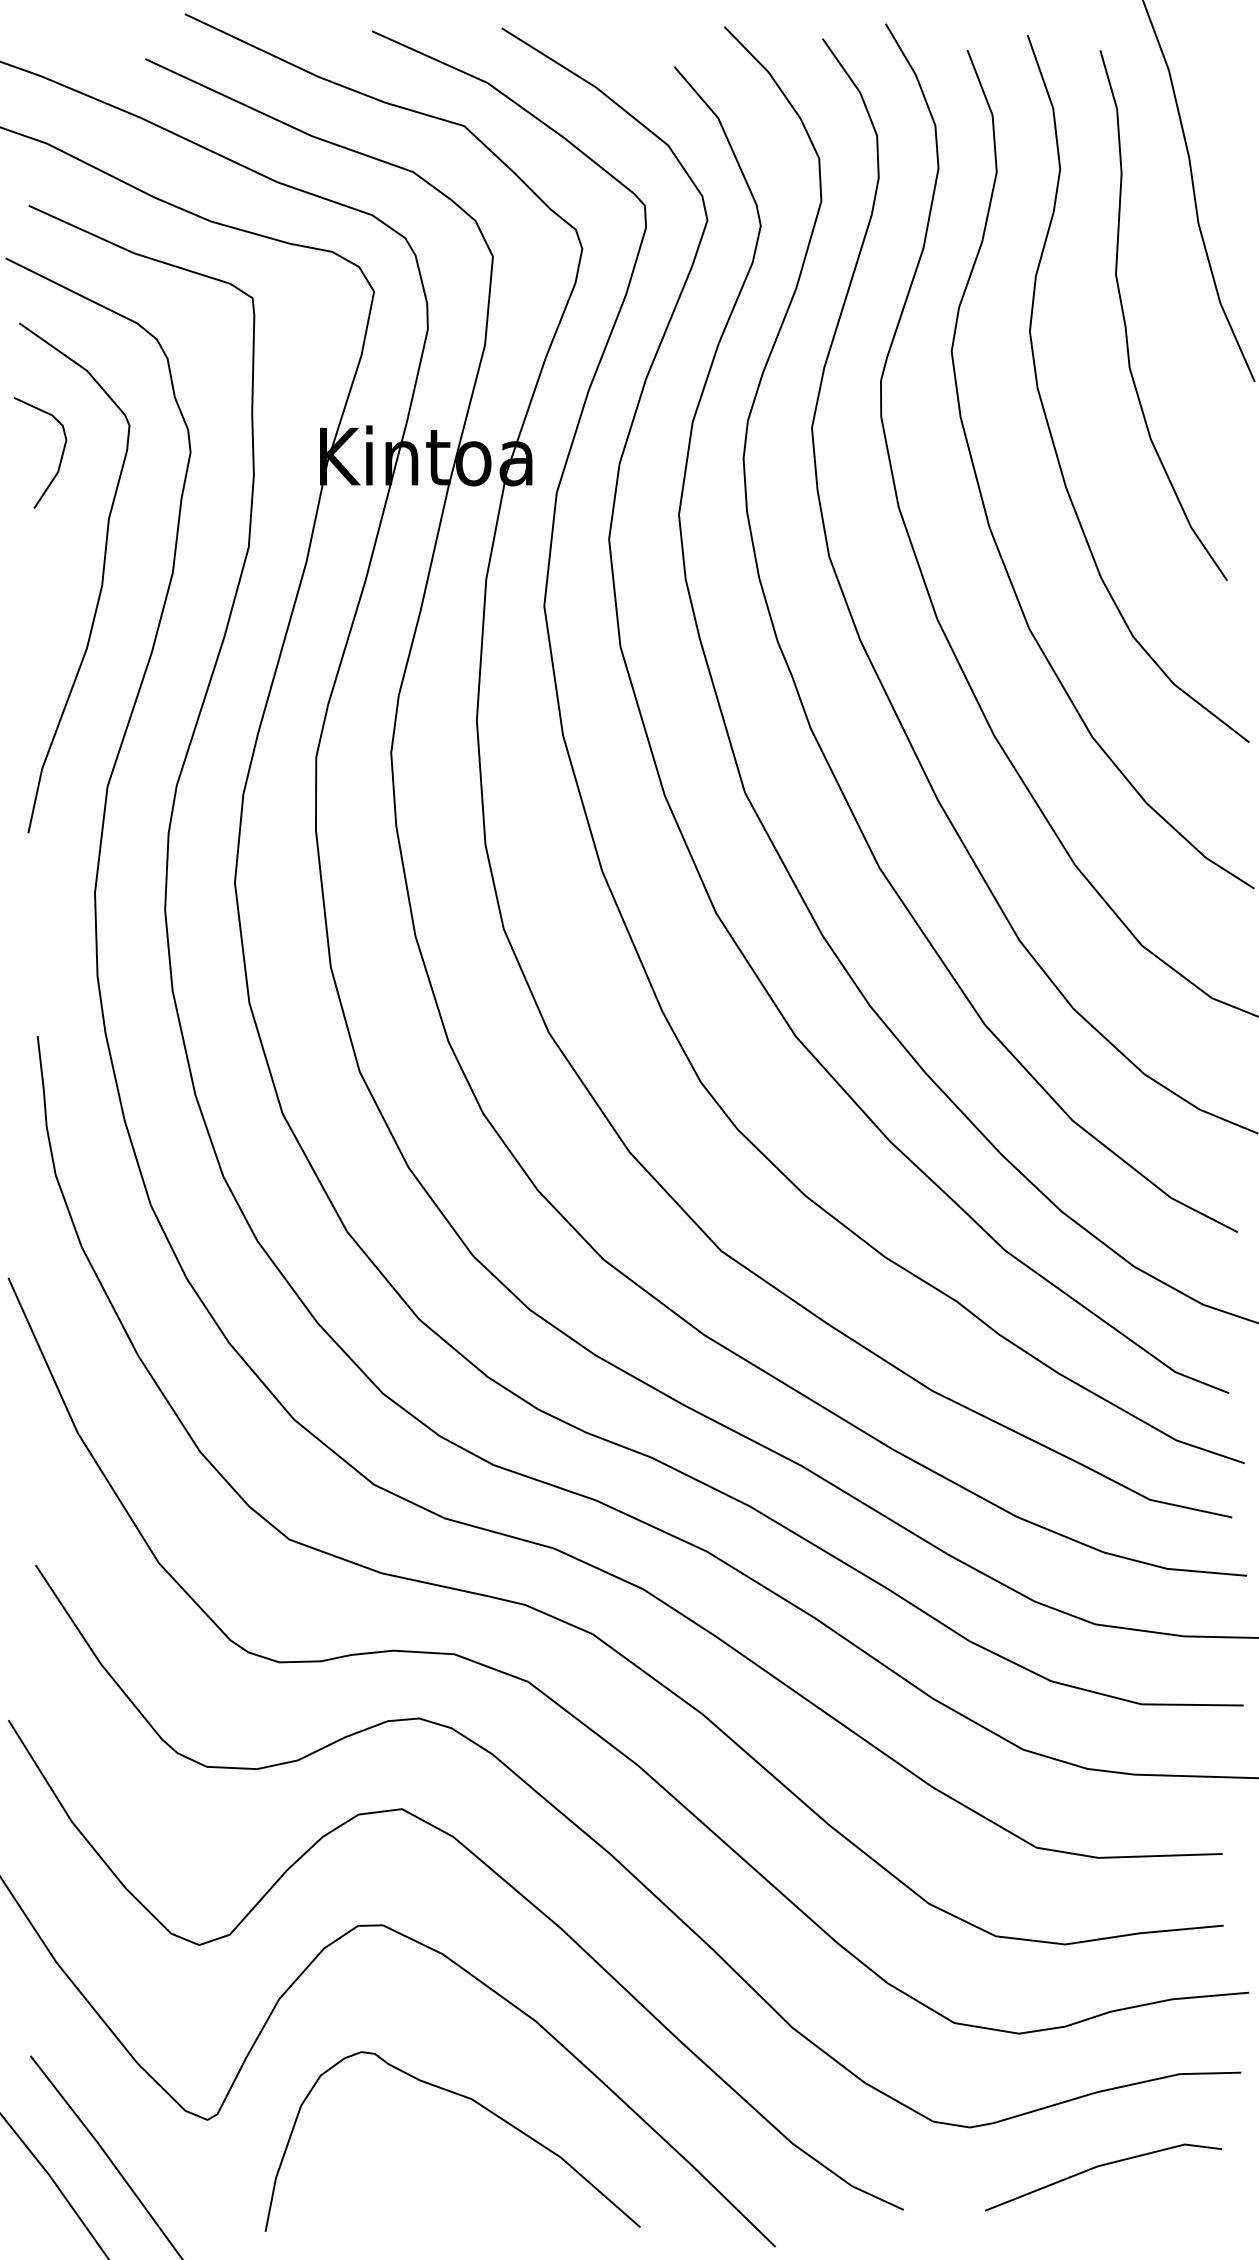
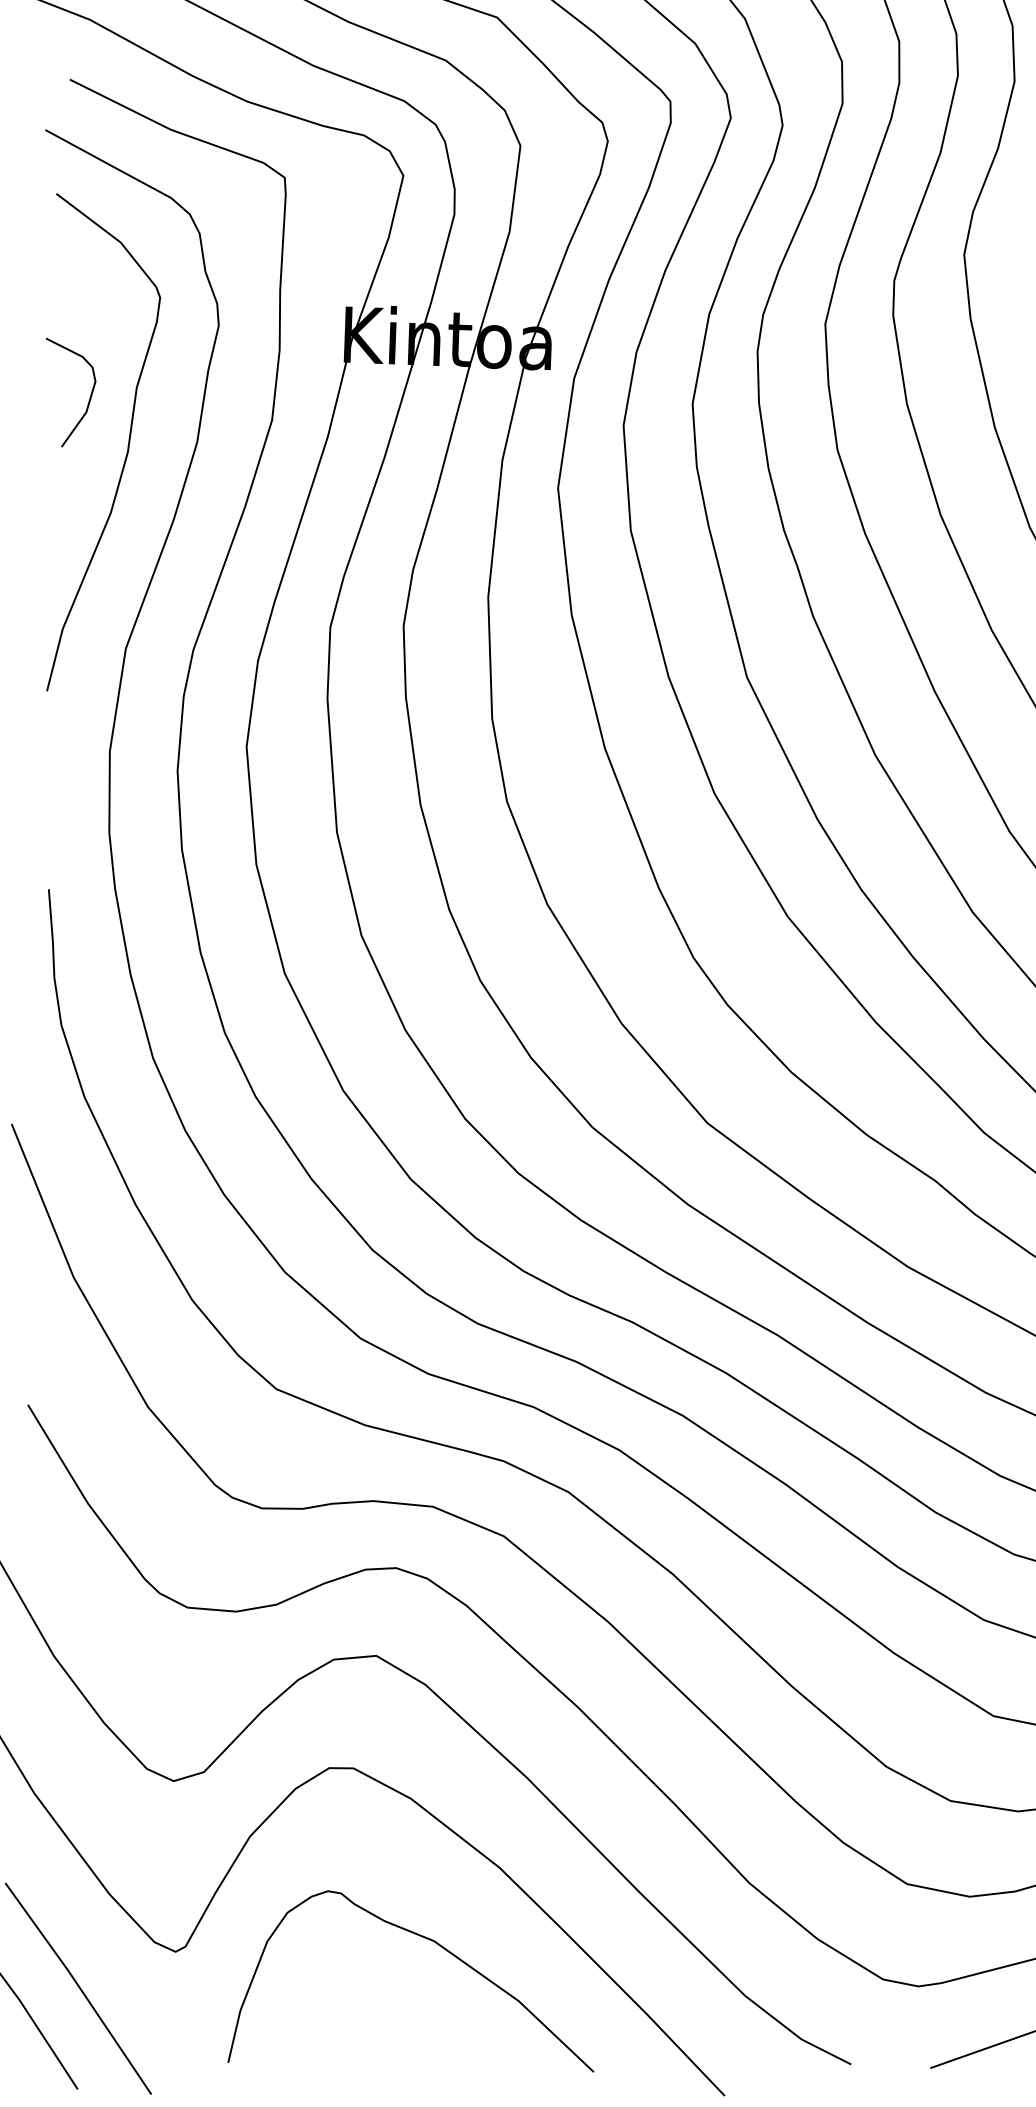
curve: (60, 458) -> (89, 399), moved

